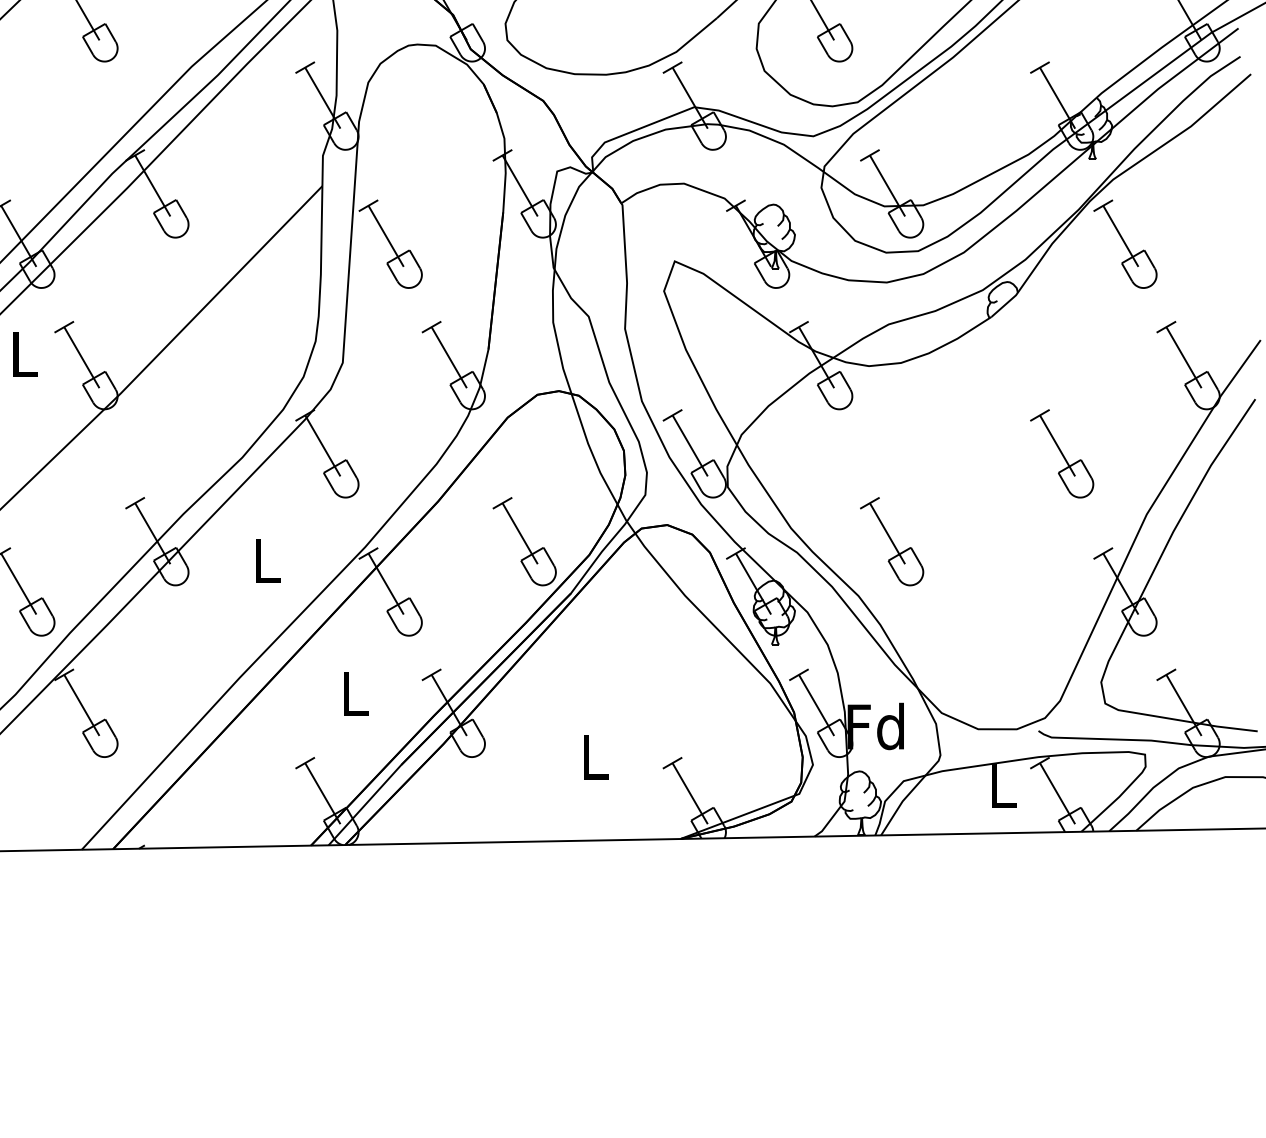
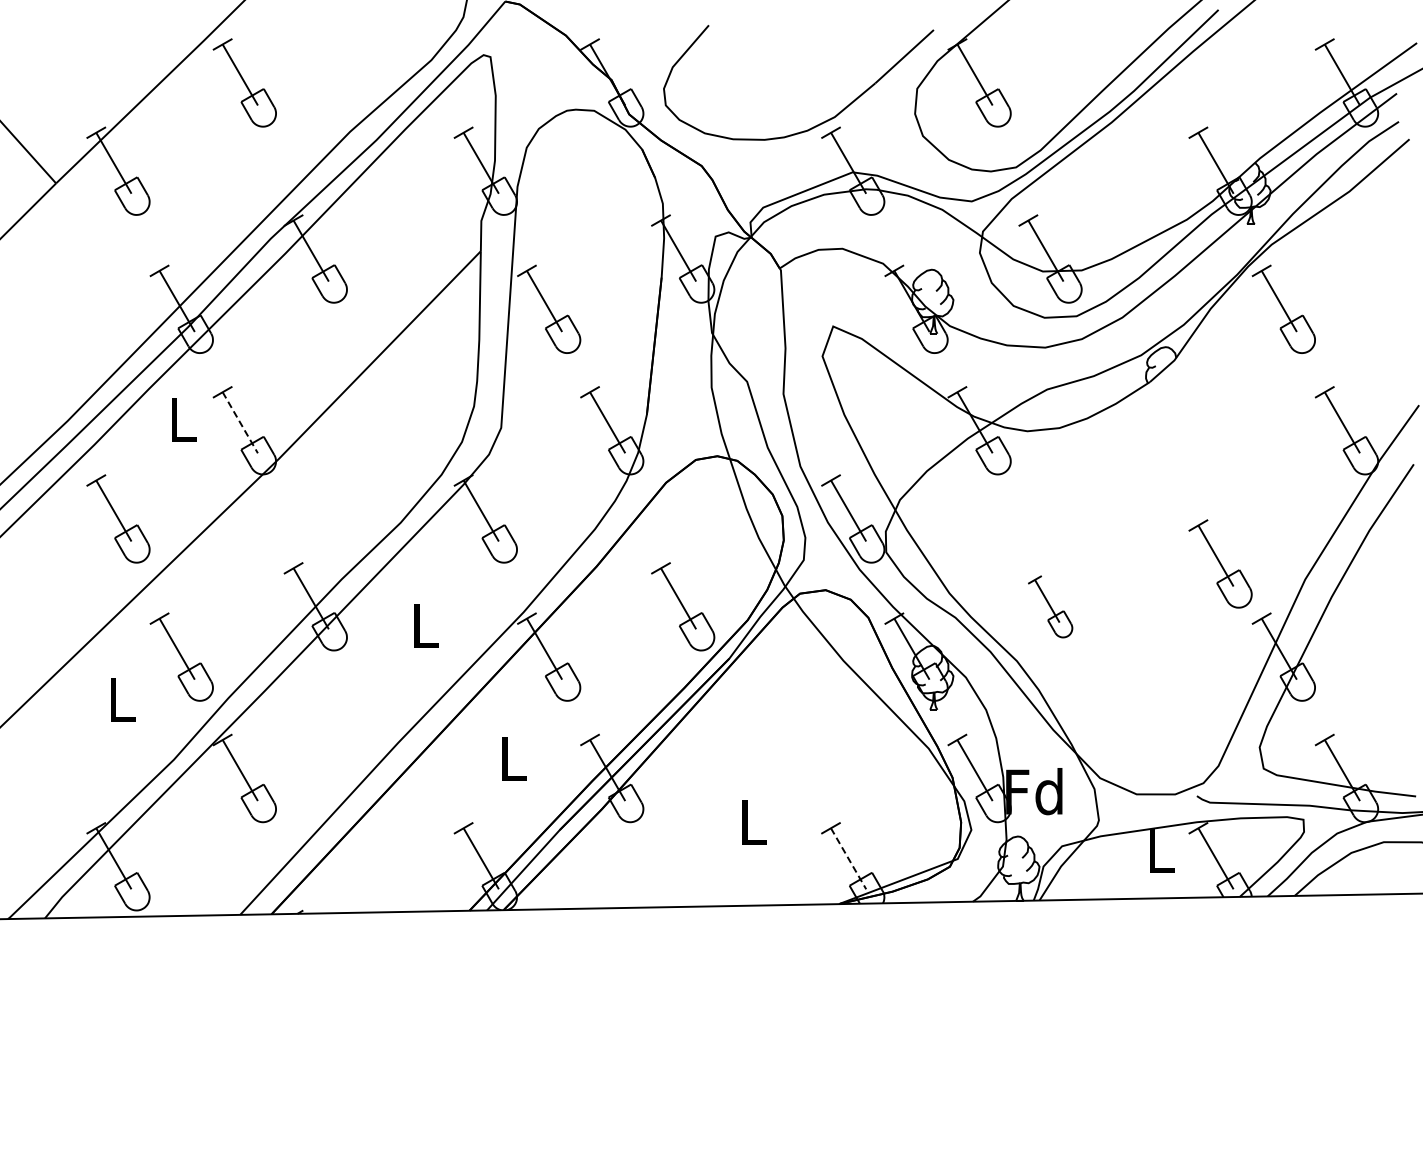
line: (82, 358) -> (240, 423), solid -> dashed
part: (1062, 453) -> (1220, 563), moved
part: (892, 541) -> (1050, 606), size x0.7
line: (690, 794) -> (848, 859), solid -> dashed

